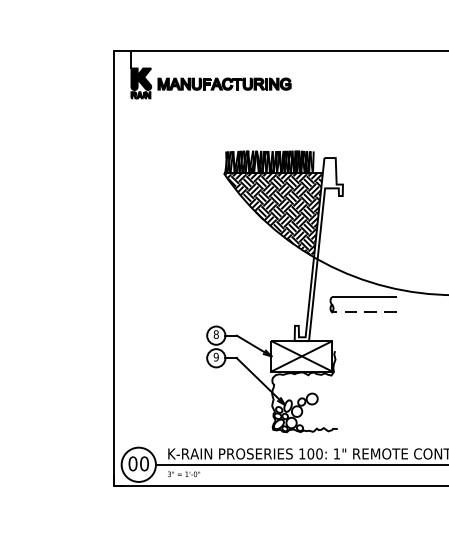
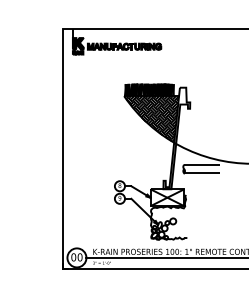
line: (365, 312) -> (202, 173), dashed -> solid

